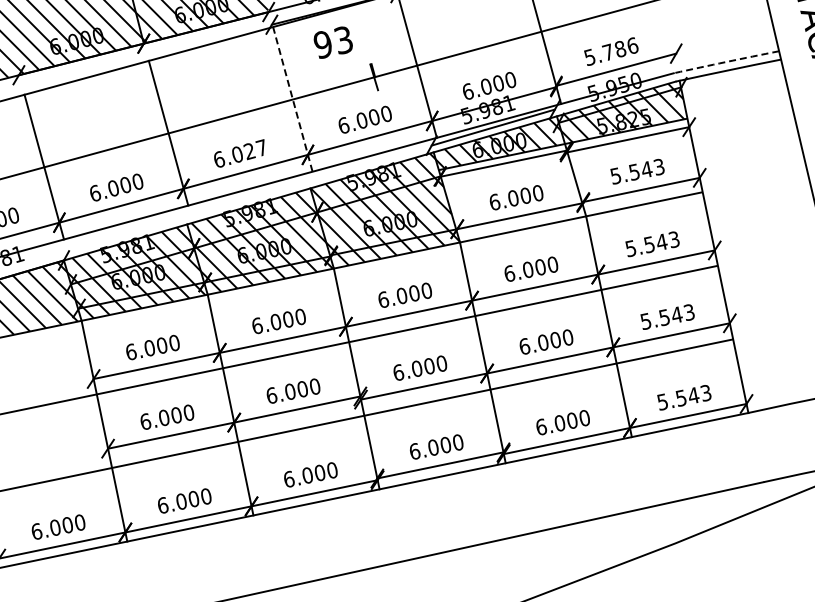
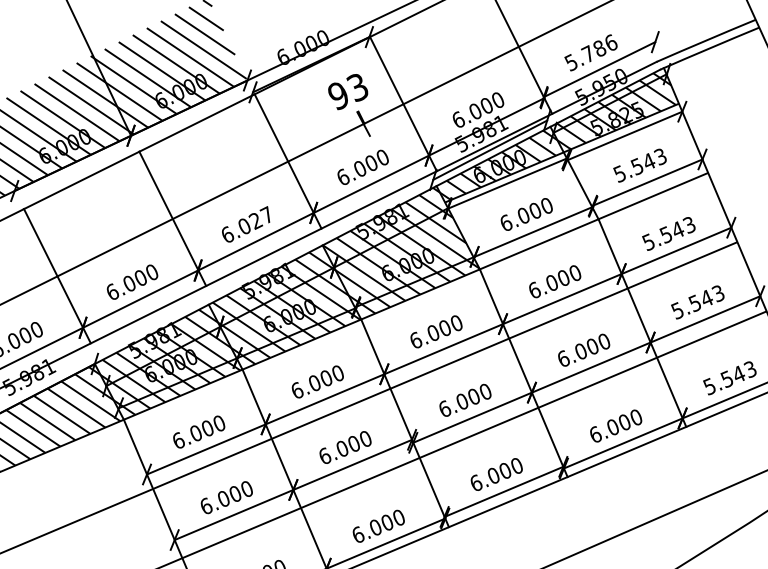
text: (332, 42) -> (347, 91), moved
arc: (726, 61) -> (706, 40), dashed -> solid
line: (292, 99) -> (287, 161), dashed -> solid

